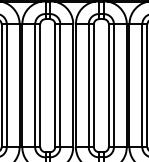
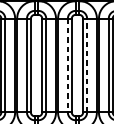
line: (113, 85) -> (86, 65), solid -> dashed
line: (88, 86) -> (67, 66), solid -> dashed

